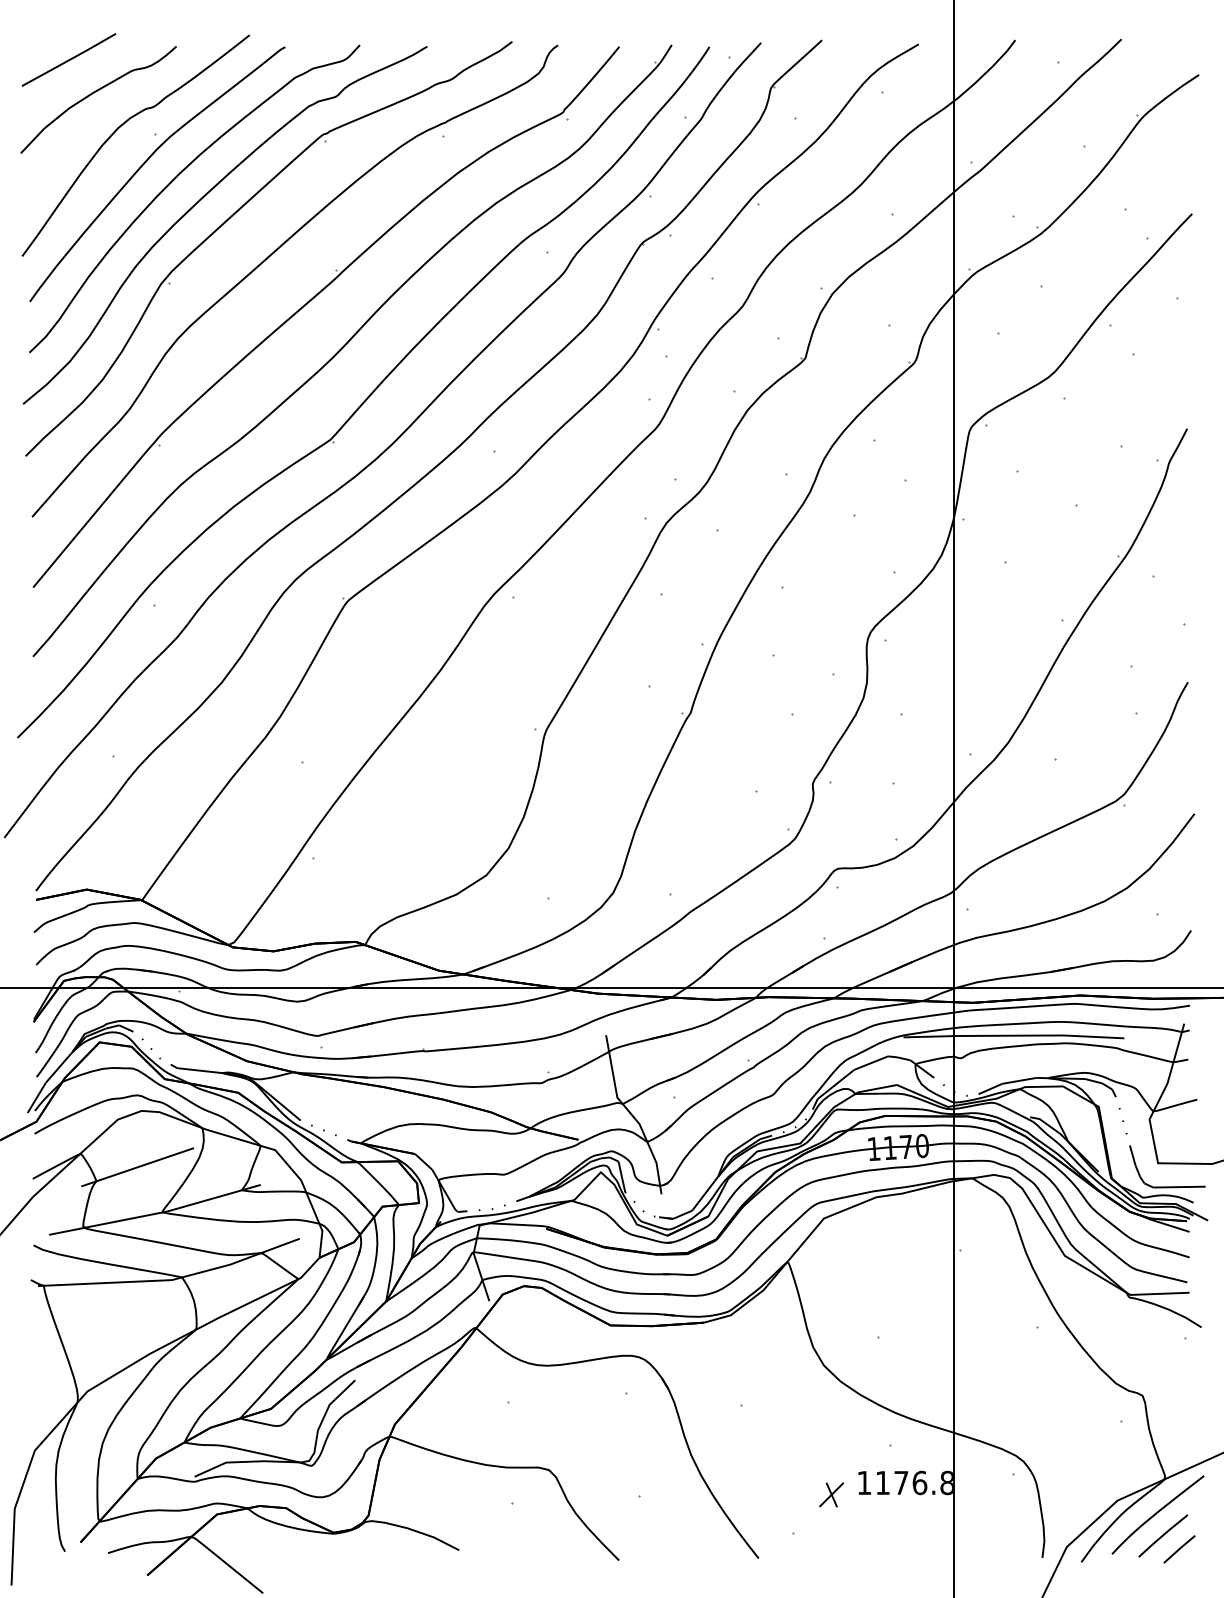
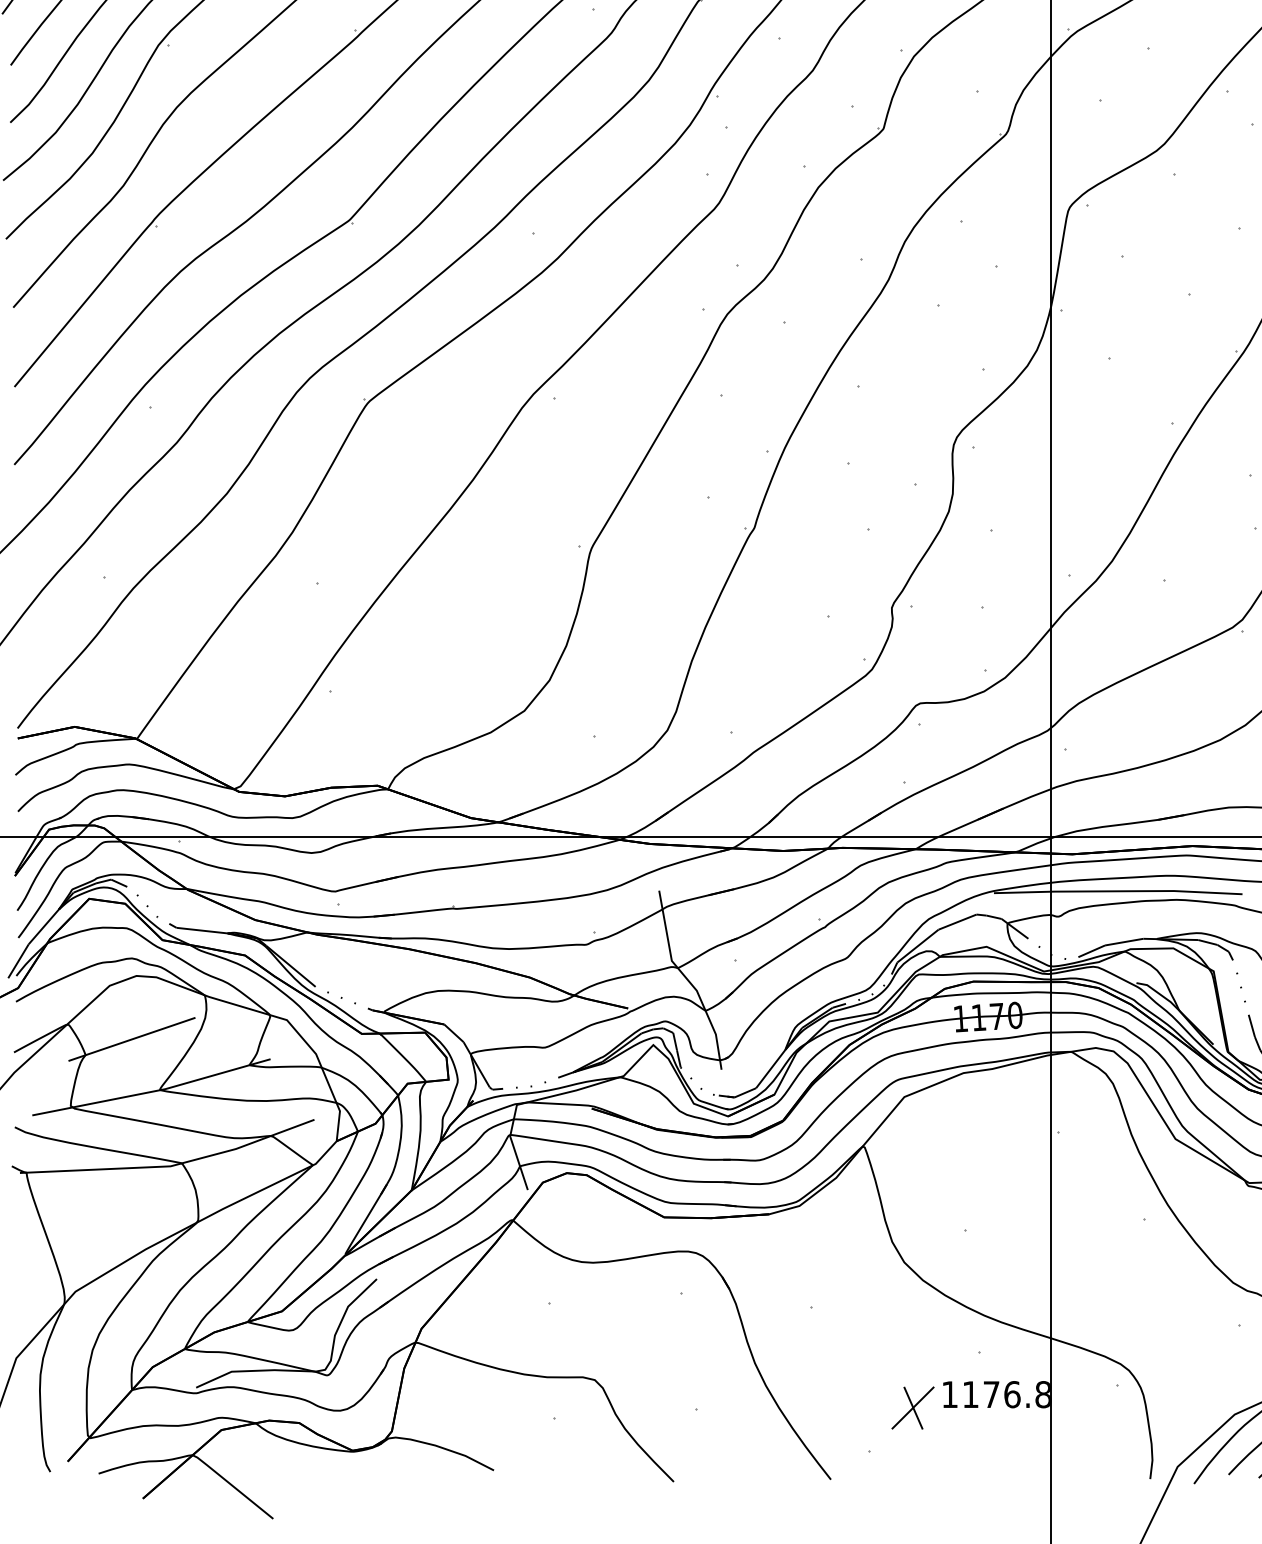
part: (831, 1494) -> (912, 1407), size x1.6

